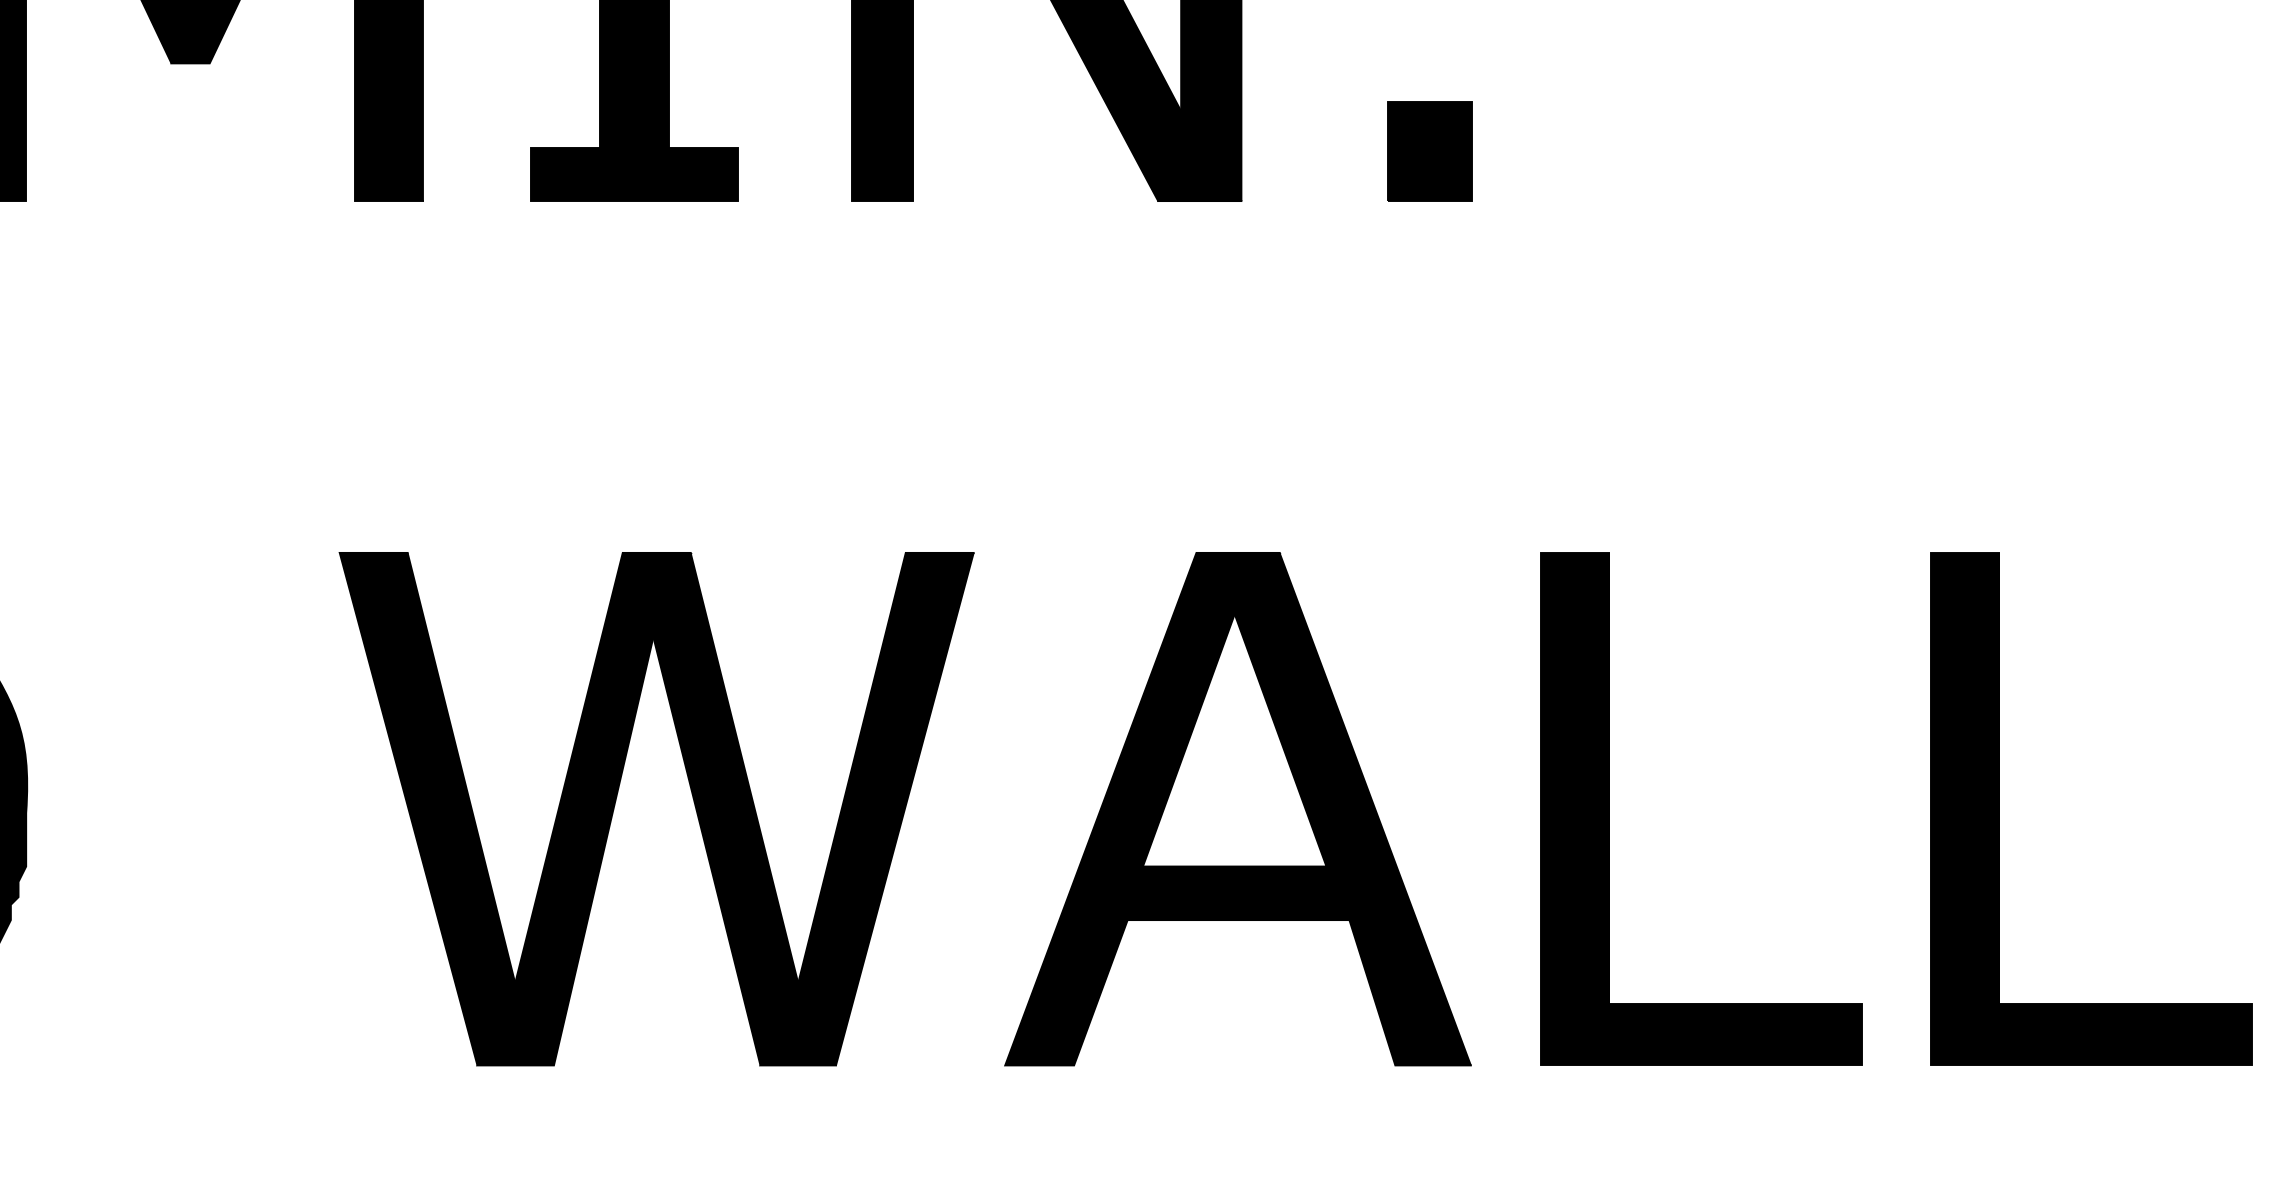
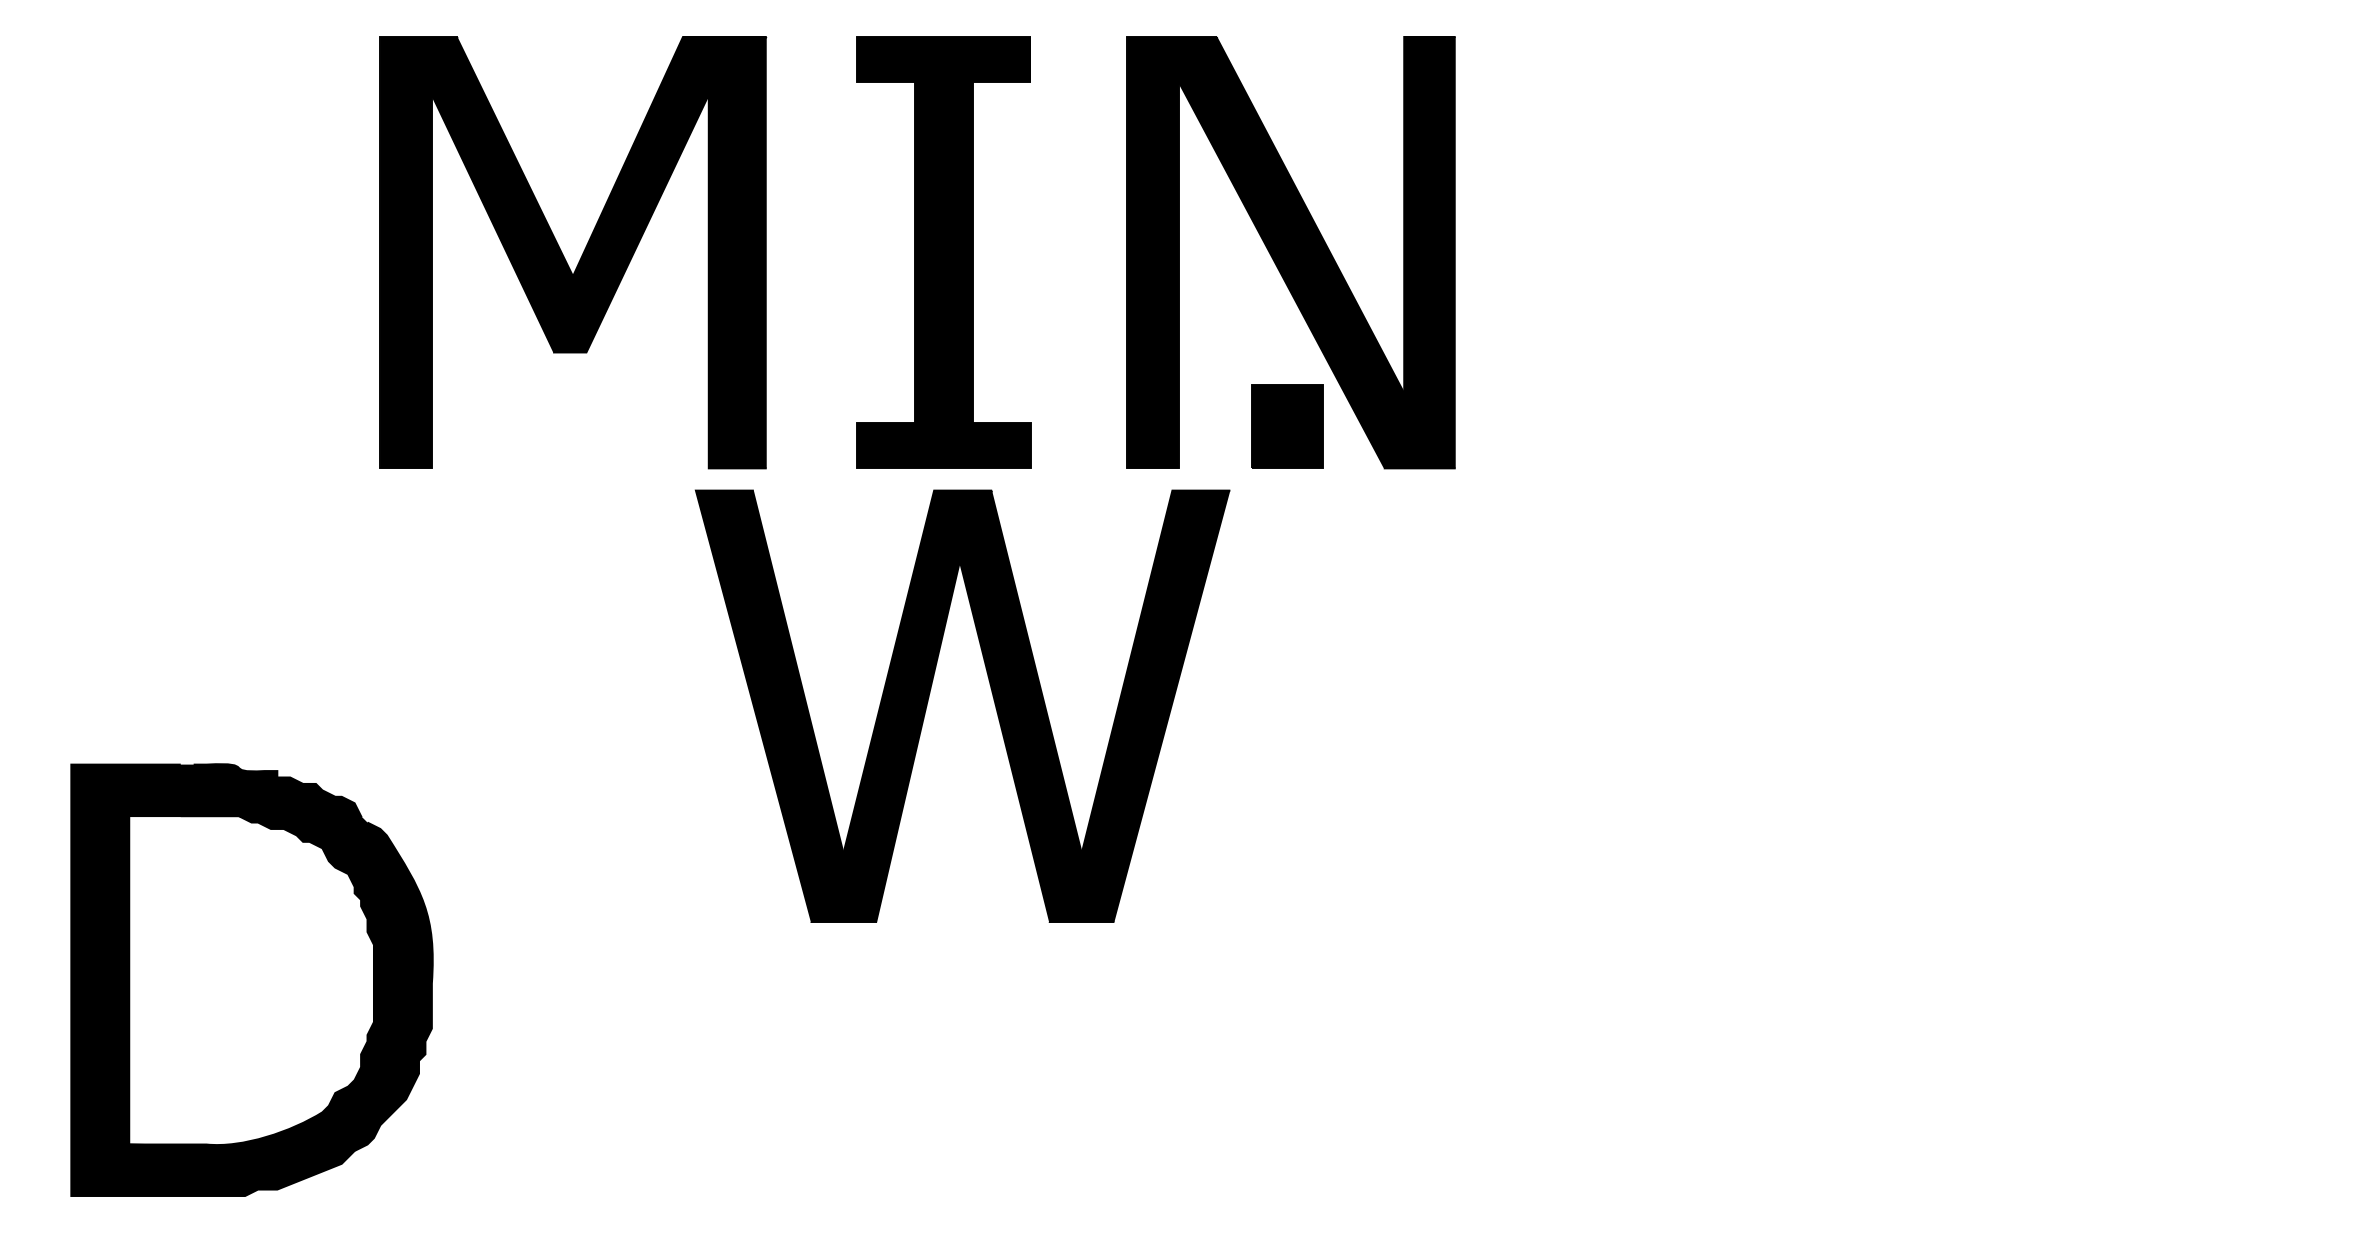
part: (1429, 151) -> (1287, 426), moved
part: (692, 797) -> (992, 696), moved
part: (1237, 808) -> (1451, 979), removed
part: (1609, 809) -> (1764, 980), removed
part: (1998, 809) -> (2092, 980), removed

